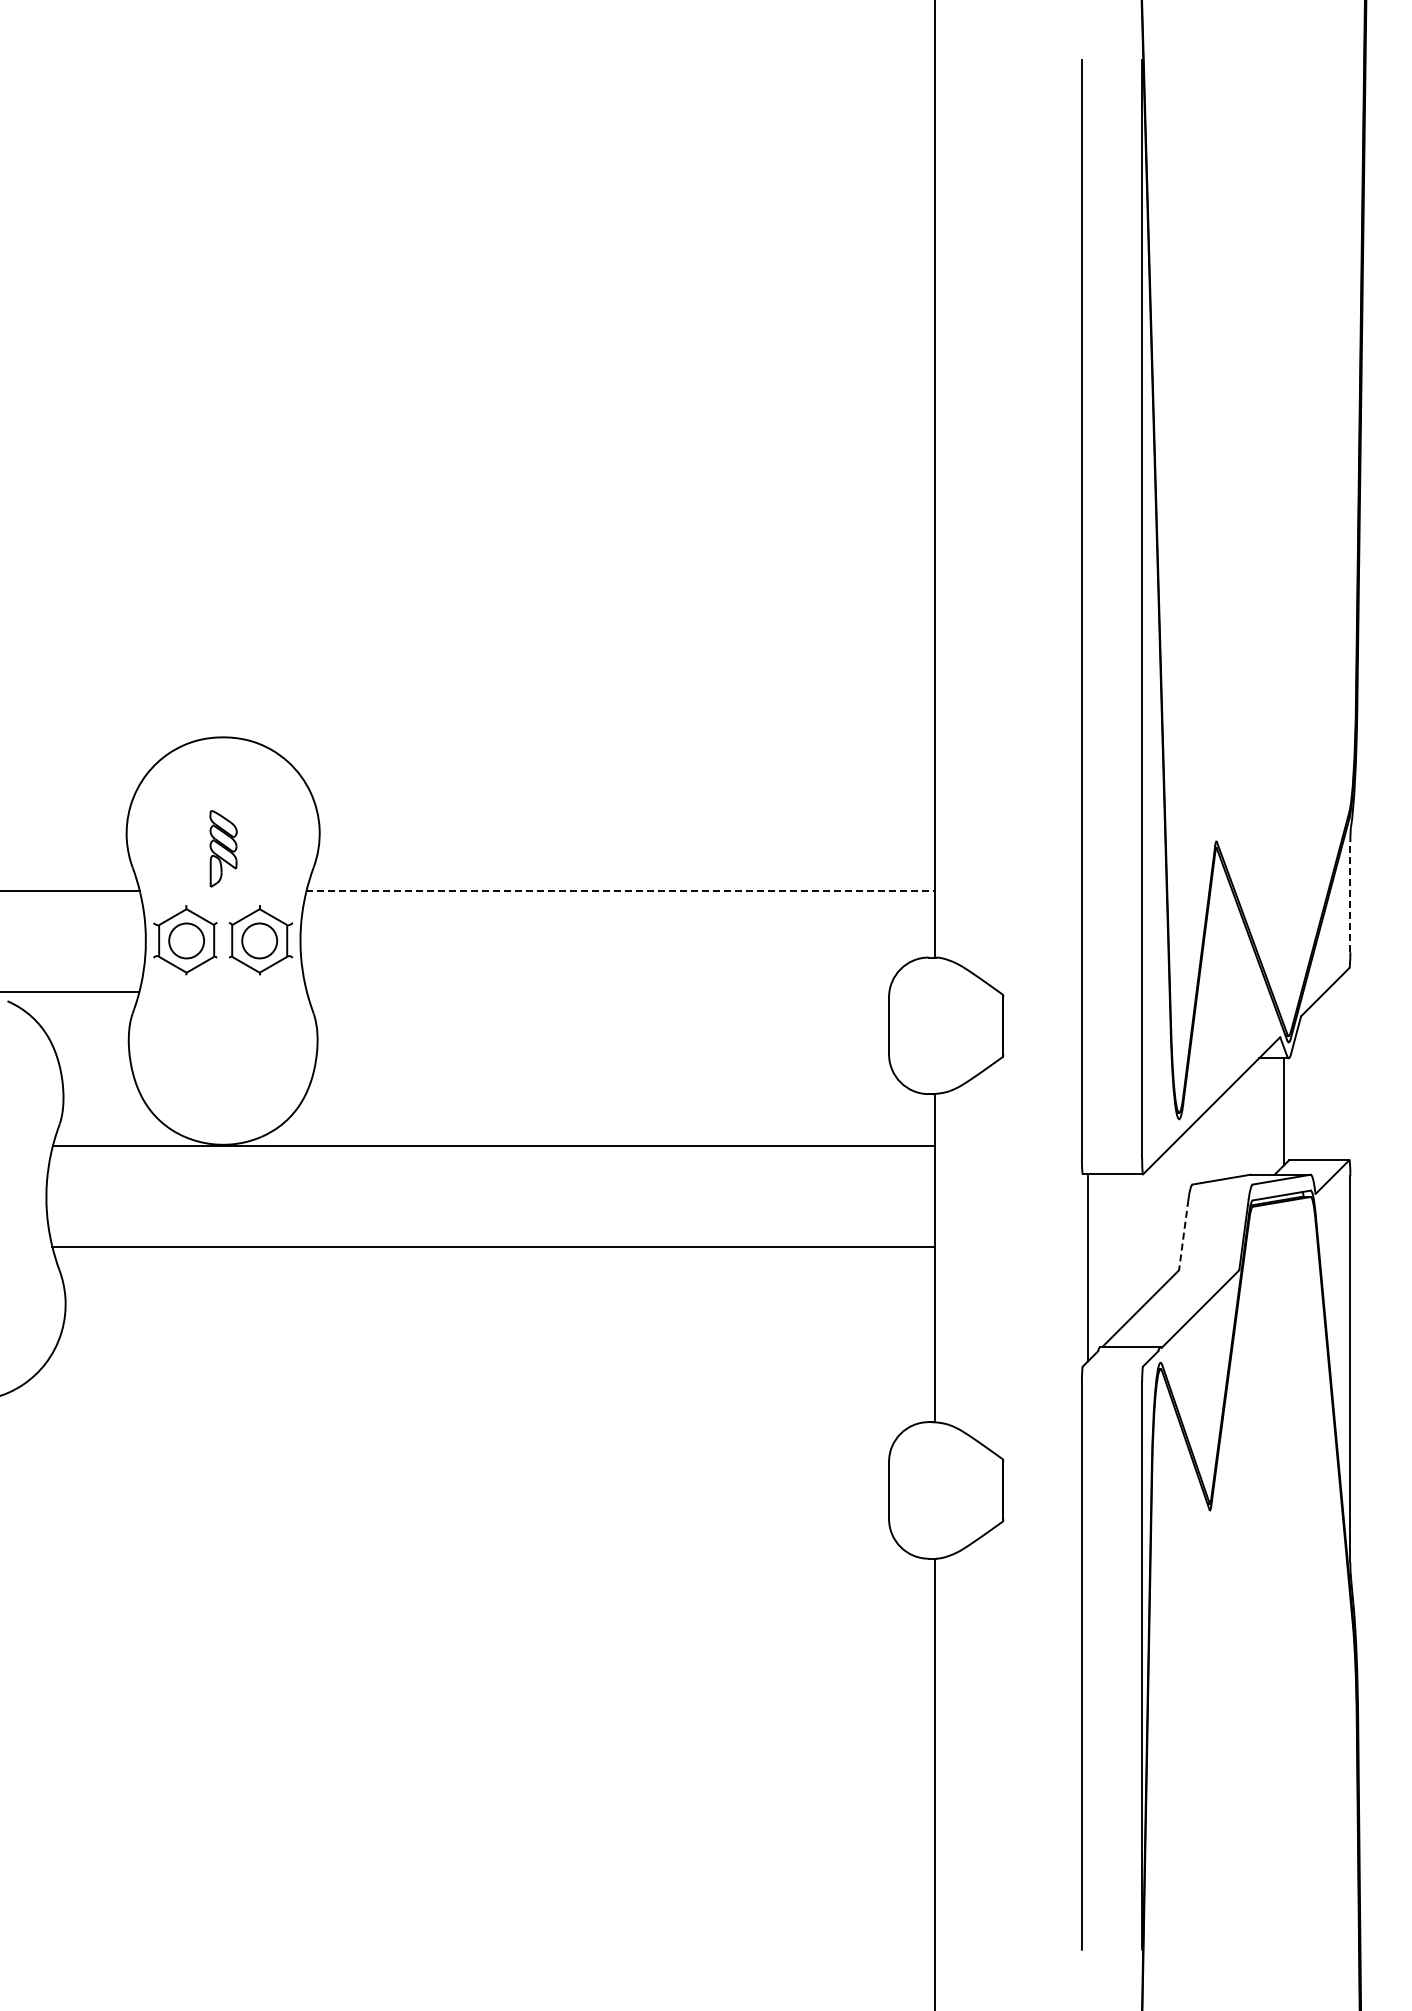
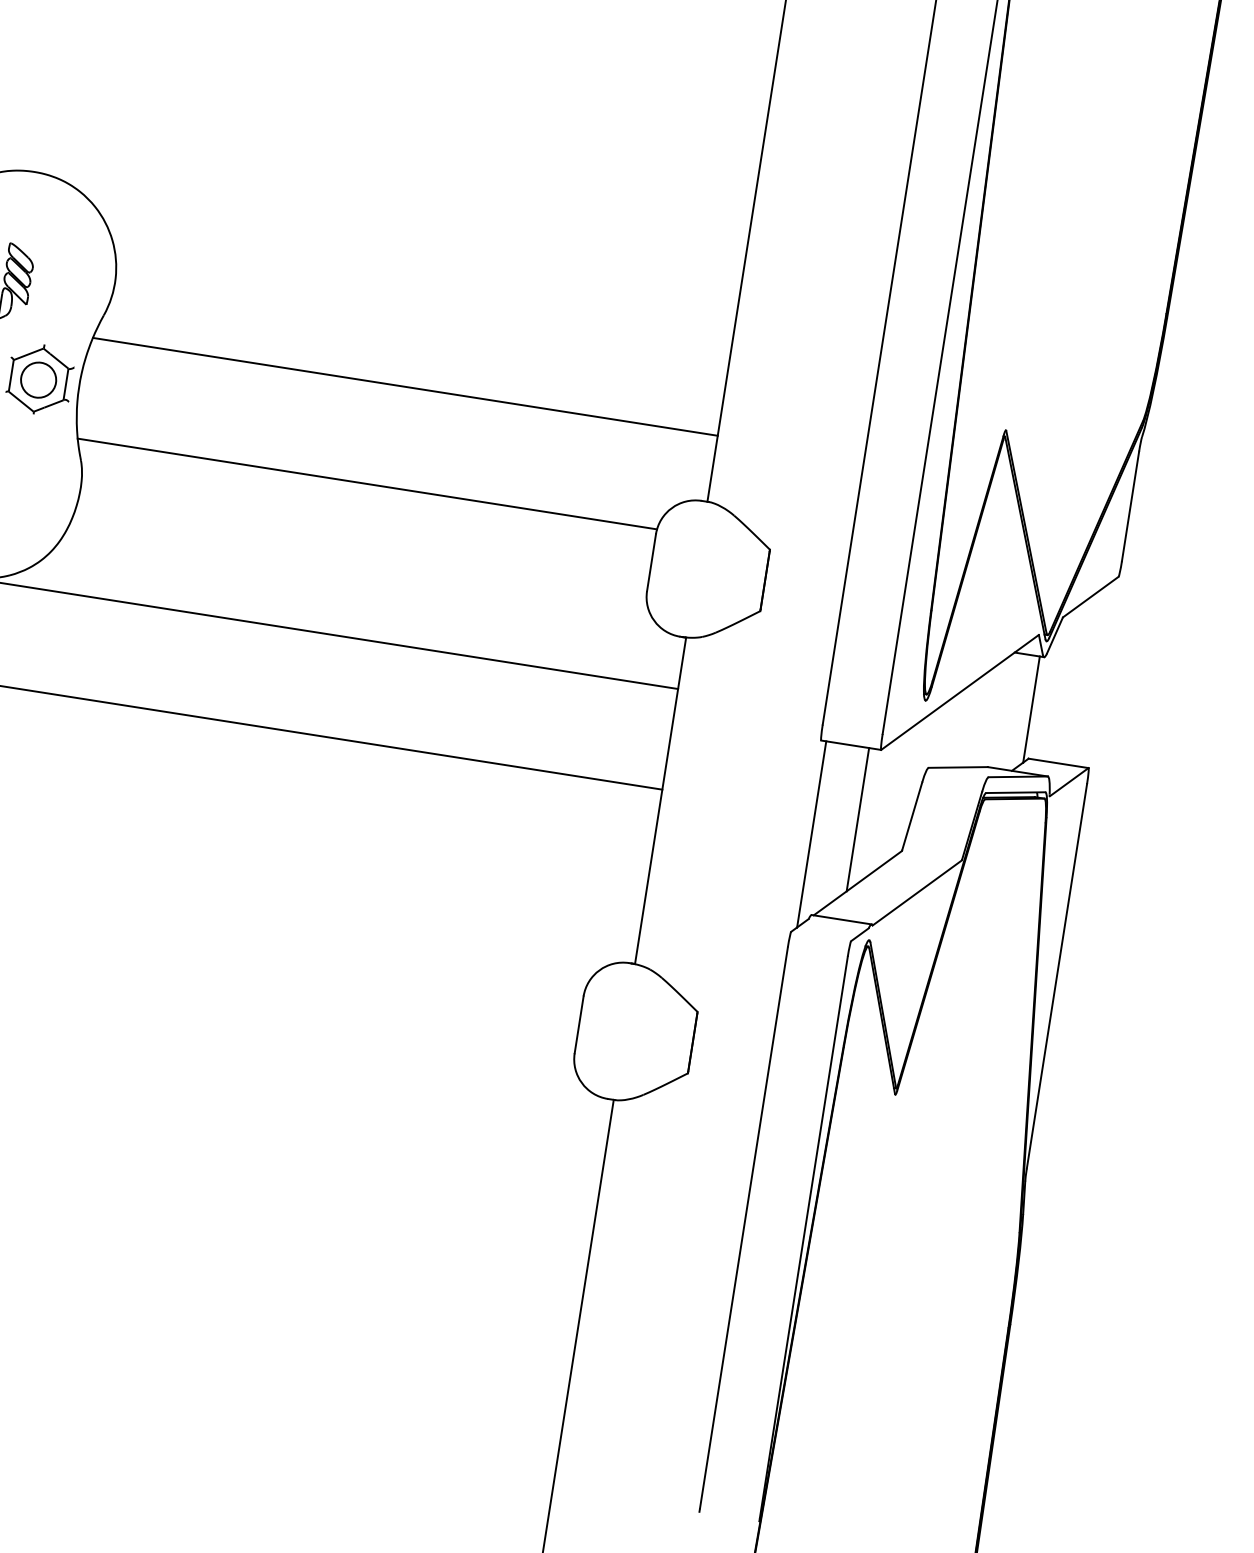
line: (621, 891) -> (406, 387), dashed -> solid
line: (1350, 896) -> (1130, 505), dashed -> solid
line: (598, 992) -> (367, 484), added
line: (1183, 1234) -> (911, 816), dashed -> solid
line: (1131, 1246) -> (858, 819), added

